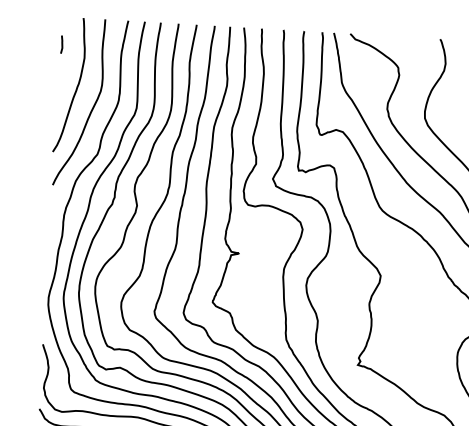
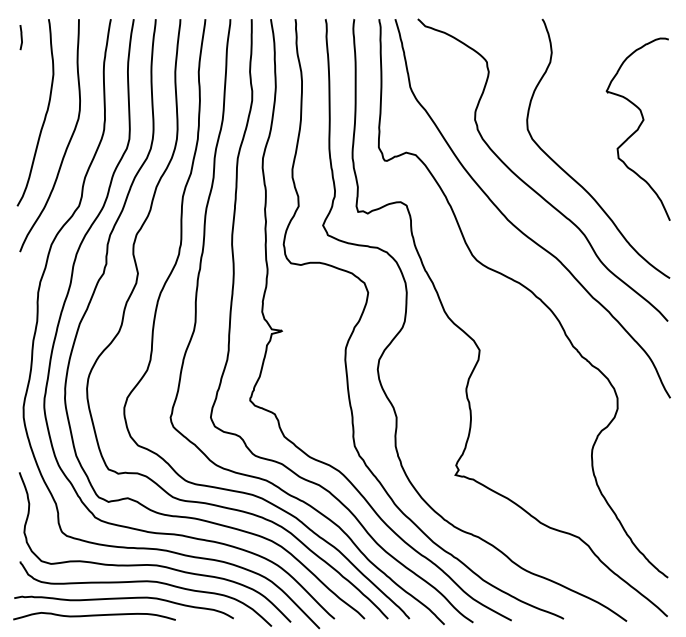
line: (61, 44) -> (20, 37), moved

